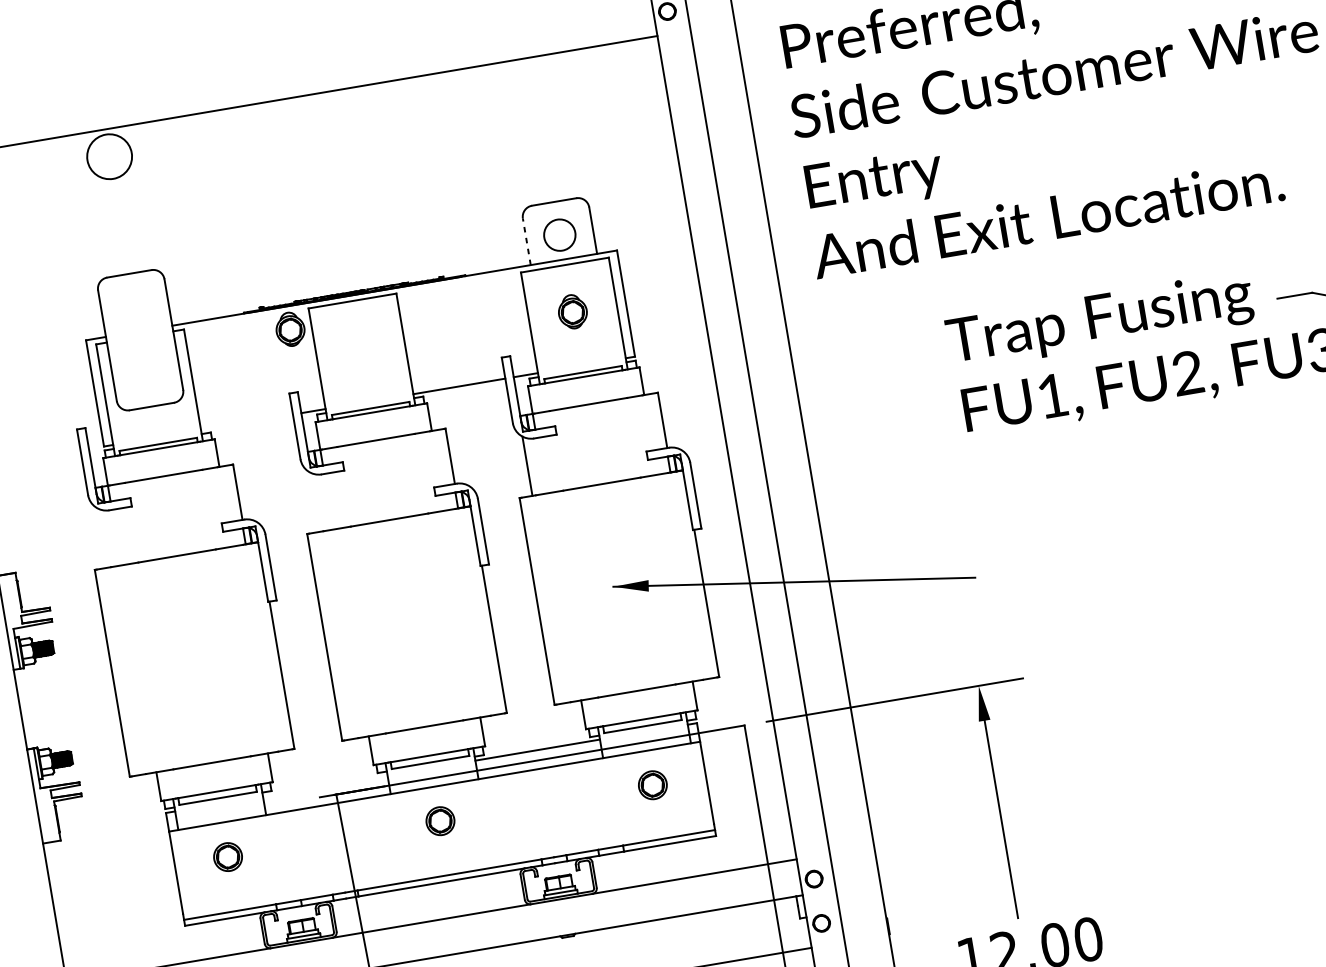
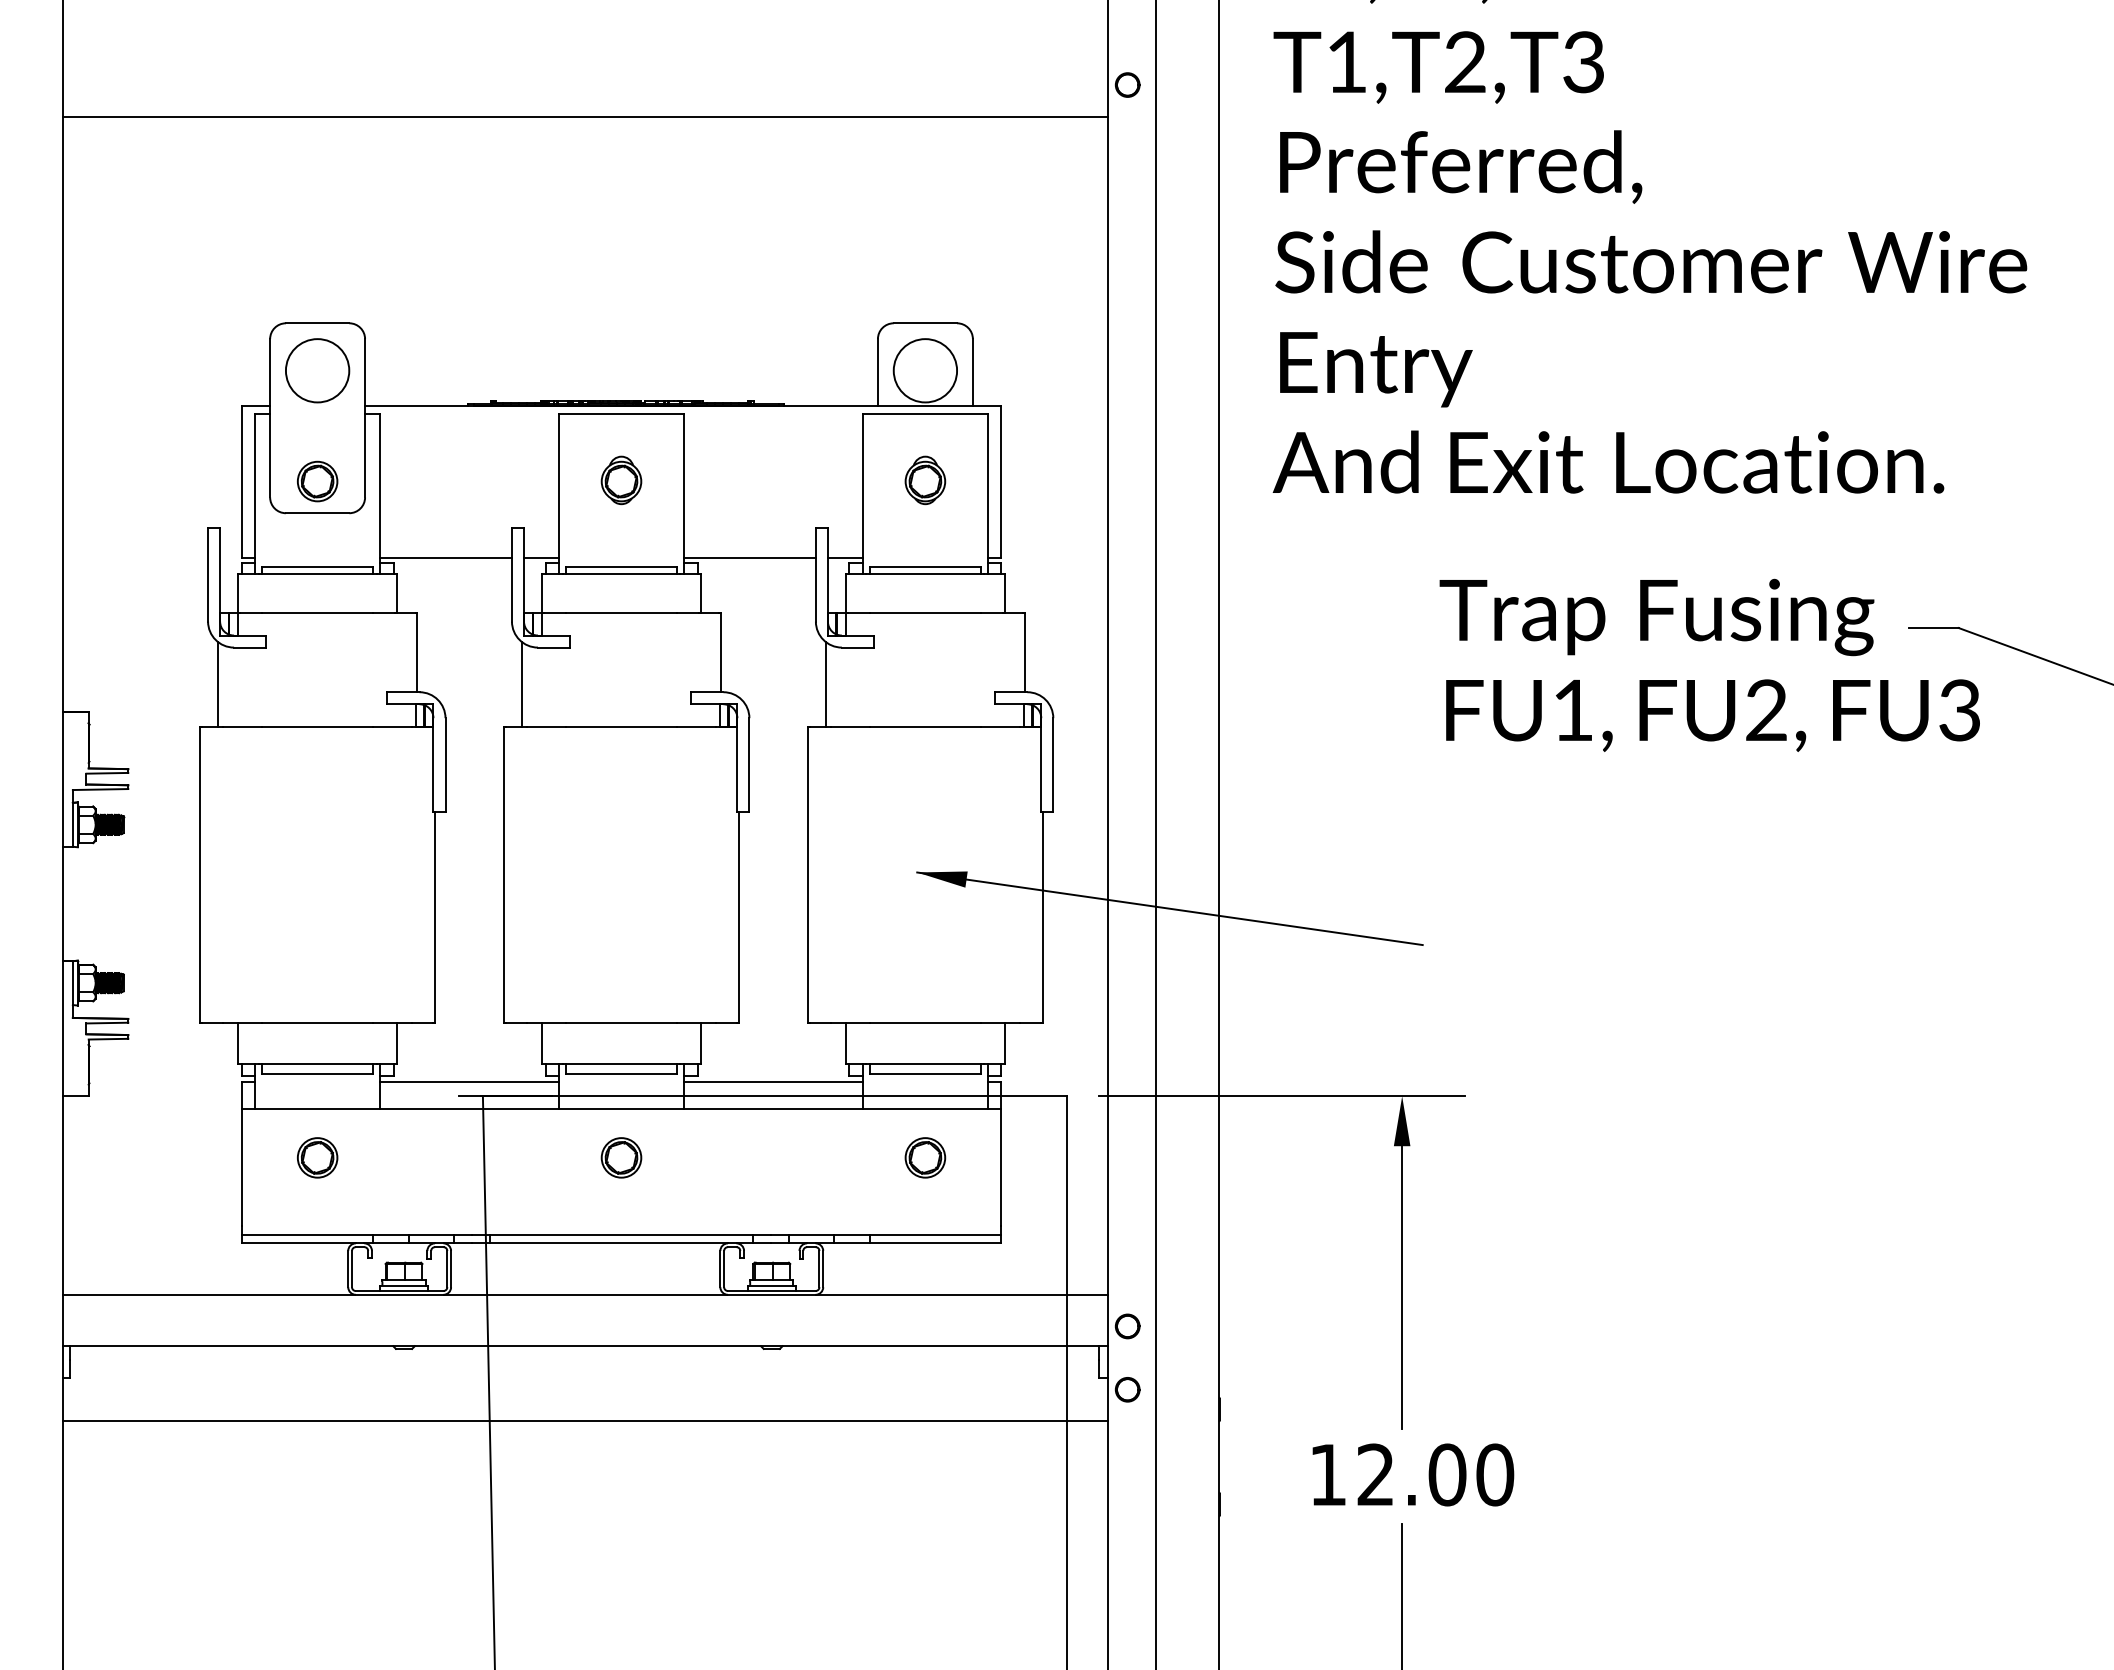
circle: (109, 156) -> (317, 370), moved
circle: (559, 234) -> (925, 370), size x1.43
line: (526, 241) -> (877, 371), dashed -> solid
part: (290, 329) -> (621, 480), moved
part: (148, 384) -> (317, 481), added
line: (246, 422) -> (445, 557), added
line: (315, 502) -> (522, 684), added
line: (102, 537) -> (218, 684), added
line: (325, 785) -> (469, 1081), added

